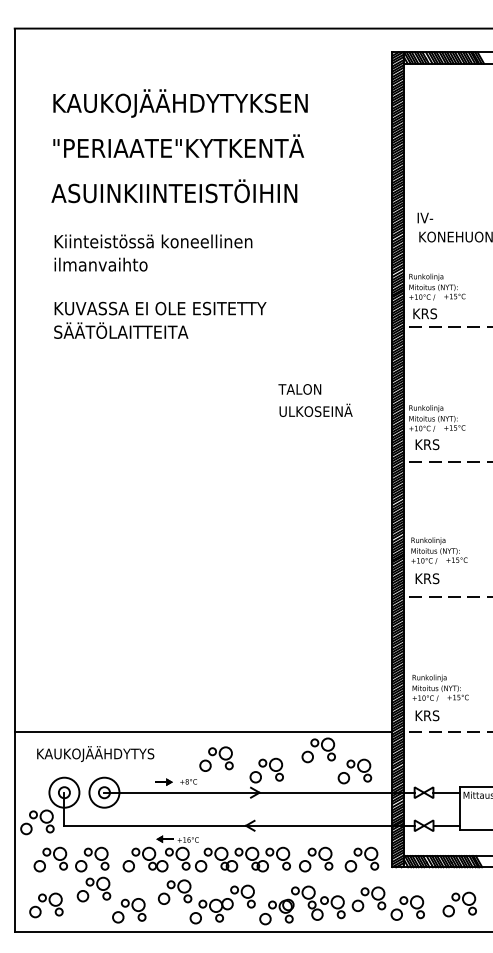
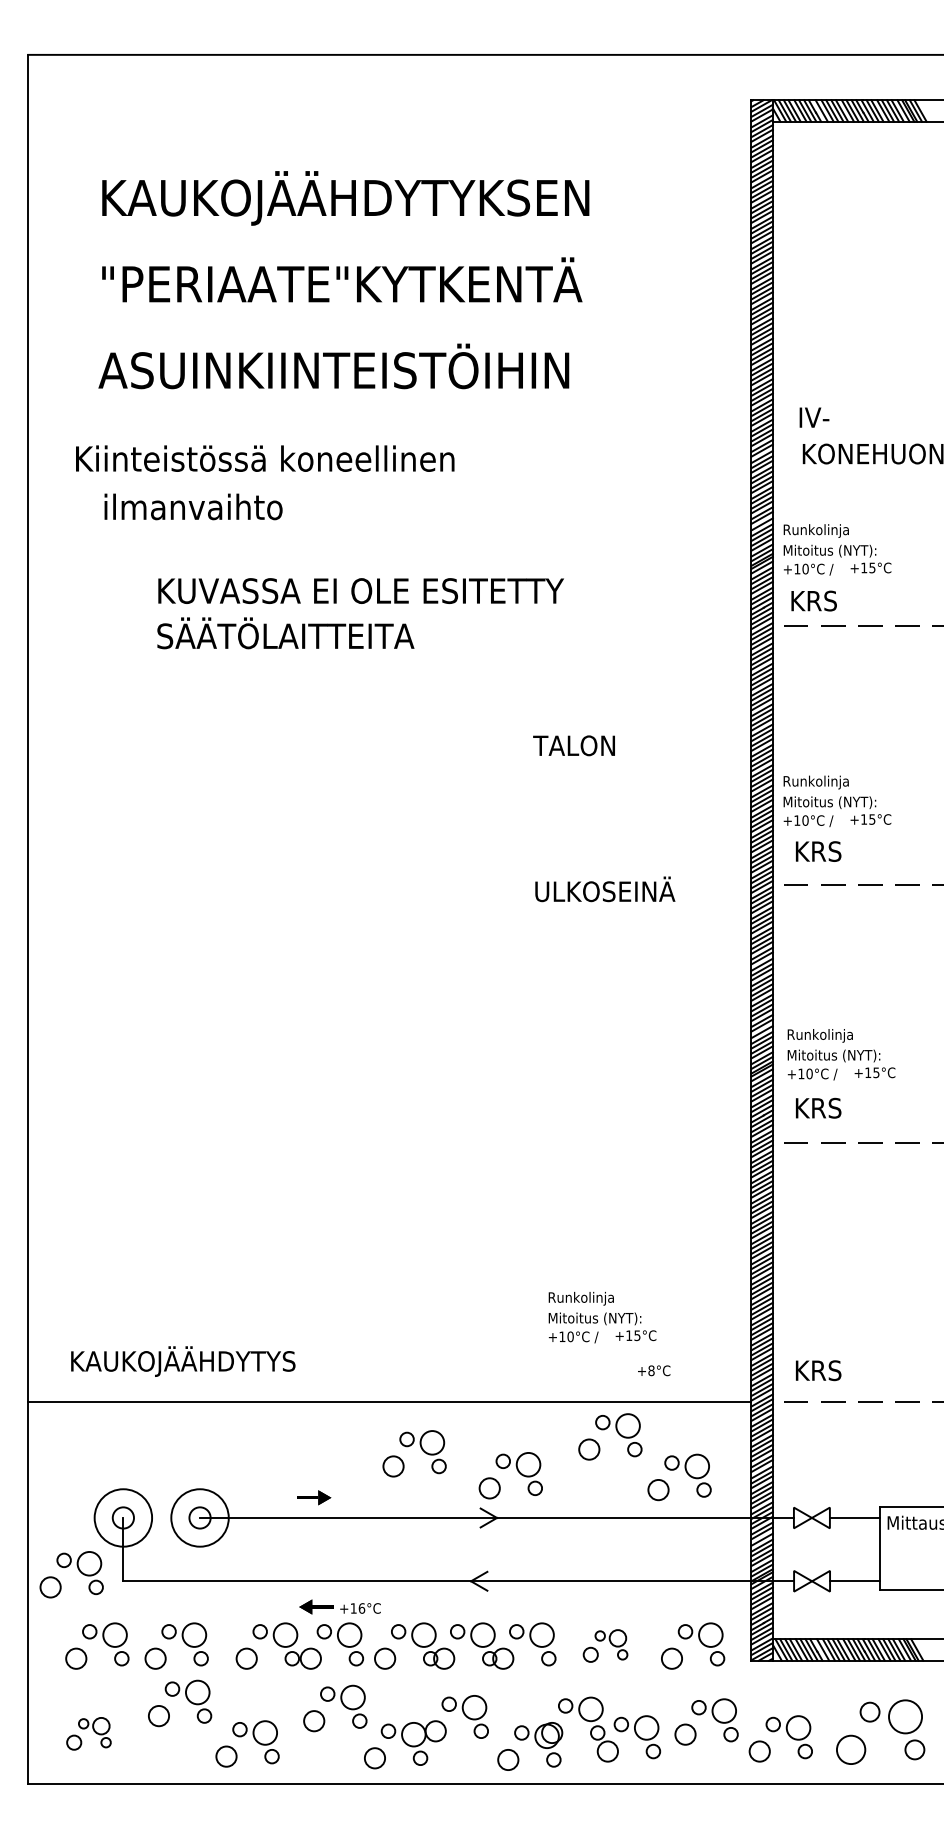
text: (153, 241) -> (265, 458), moved
text: (160, 319) -> (360, 611), moved
text: (315, 409) -> (604, 887), moved
text: (440, 687) -> (602, 1316), moved
text: (95, 753) -> (182, 1360), moved
text: (188, 781) -> (653, 1370), moved
part: (316, 859) -> (606, 1645), size x0.7
part: (459, 904) -> (879, 1731), size x1.4
part: (46, 905) -> (89, 1733), size x0.7

